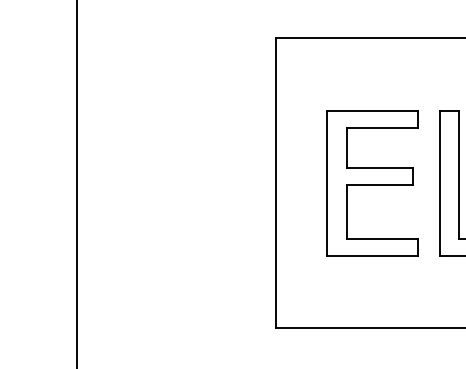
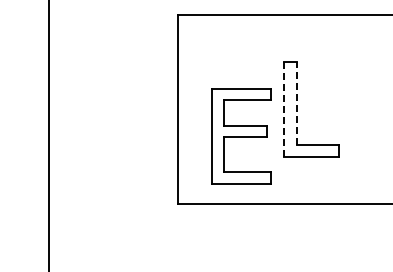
line: (458, 174) -> (296, 103), solid -> dashed
part: (373, 183) -> (241, 136), moved
line: (439, 183) -> (284, 109), solid -> dashed

